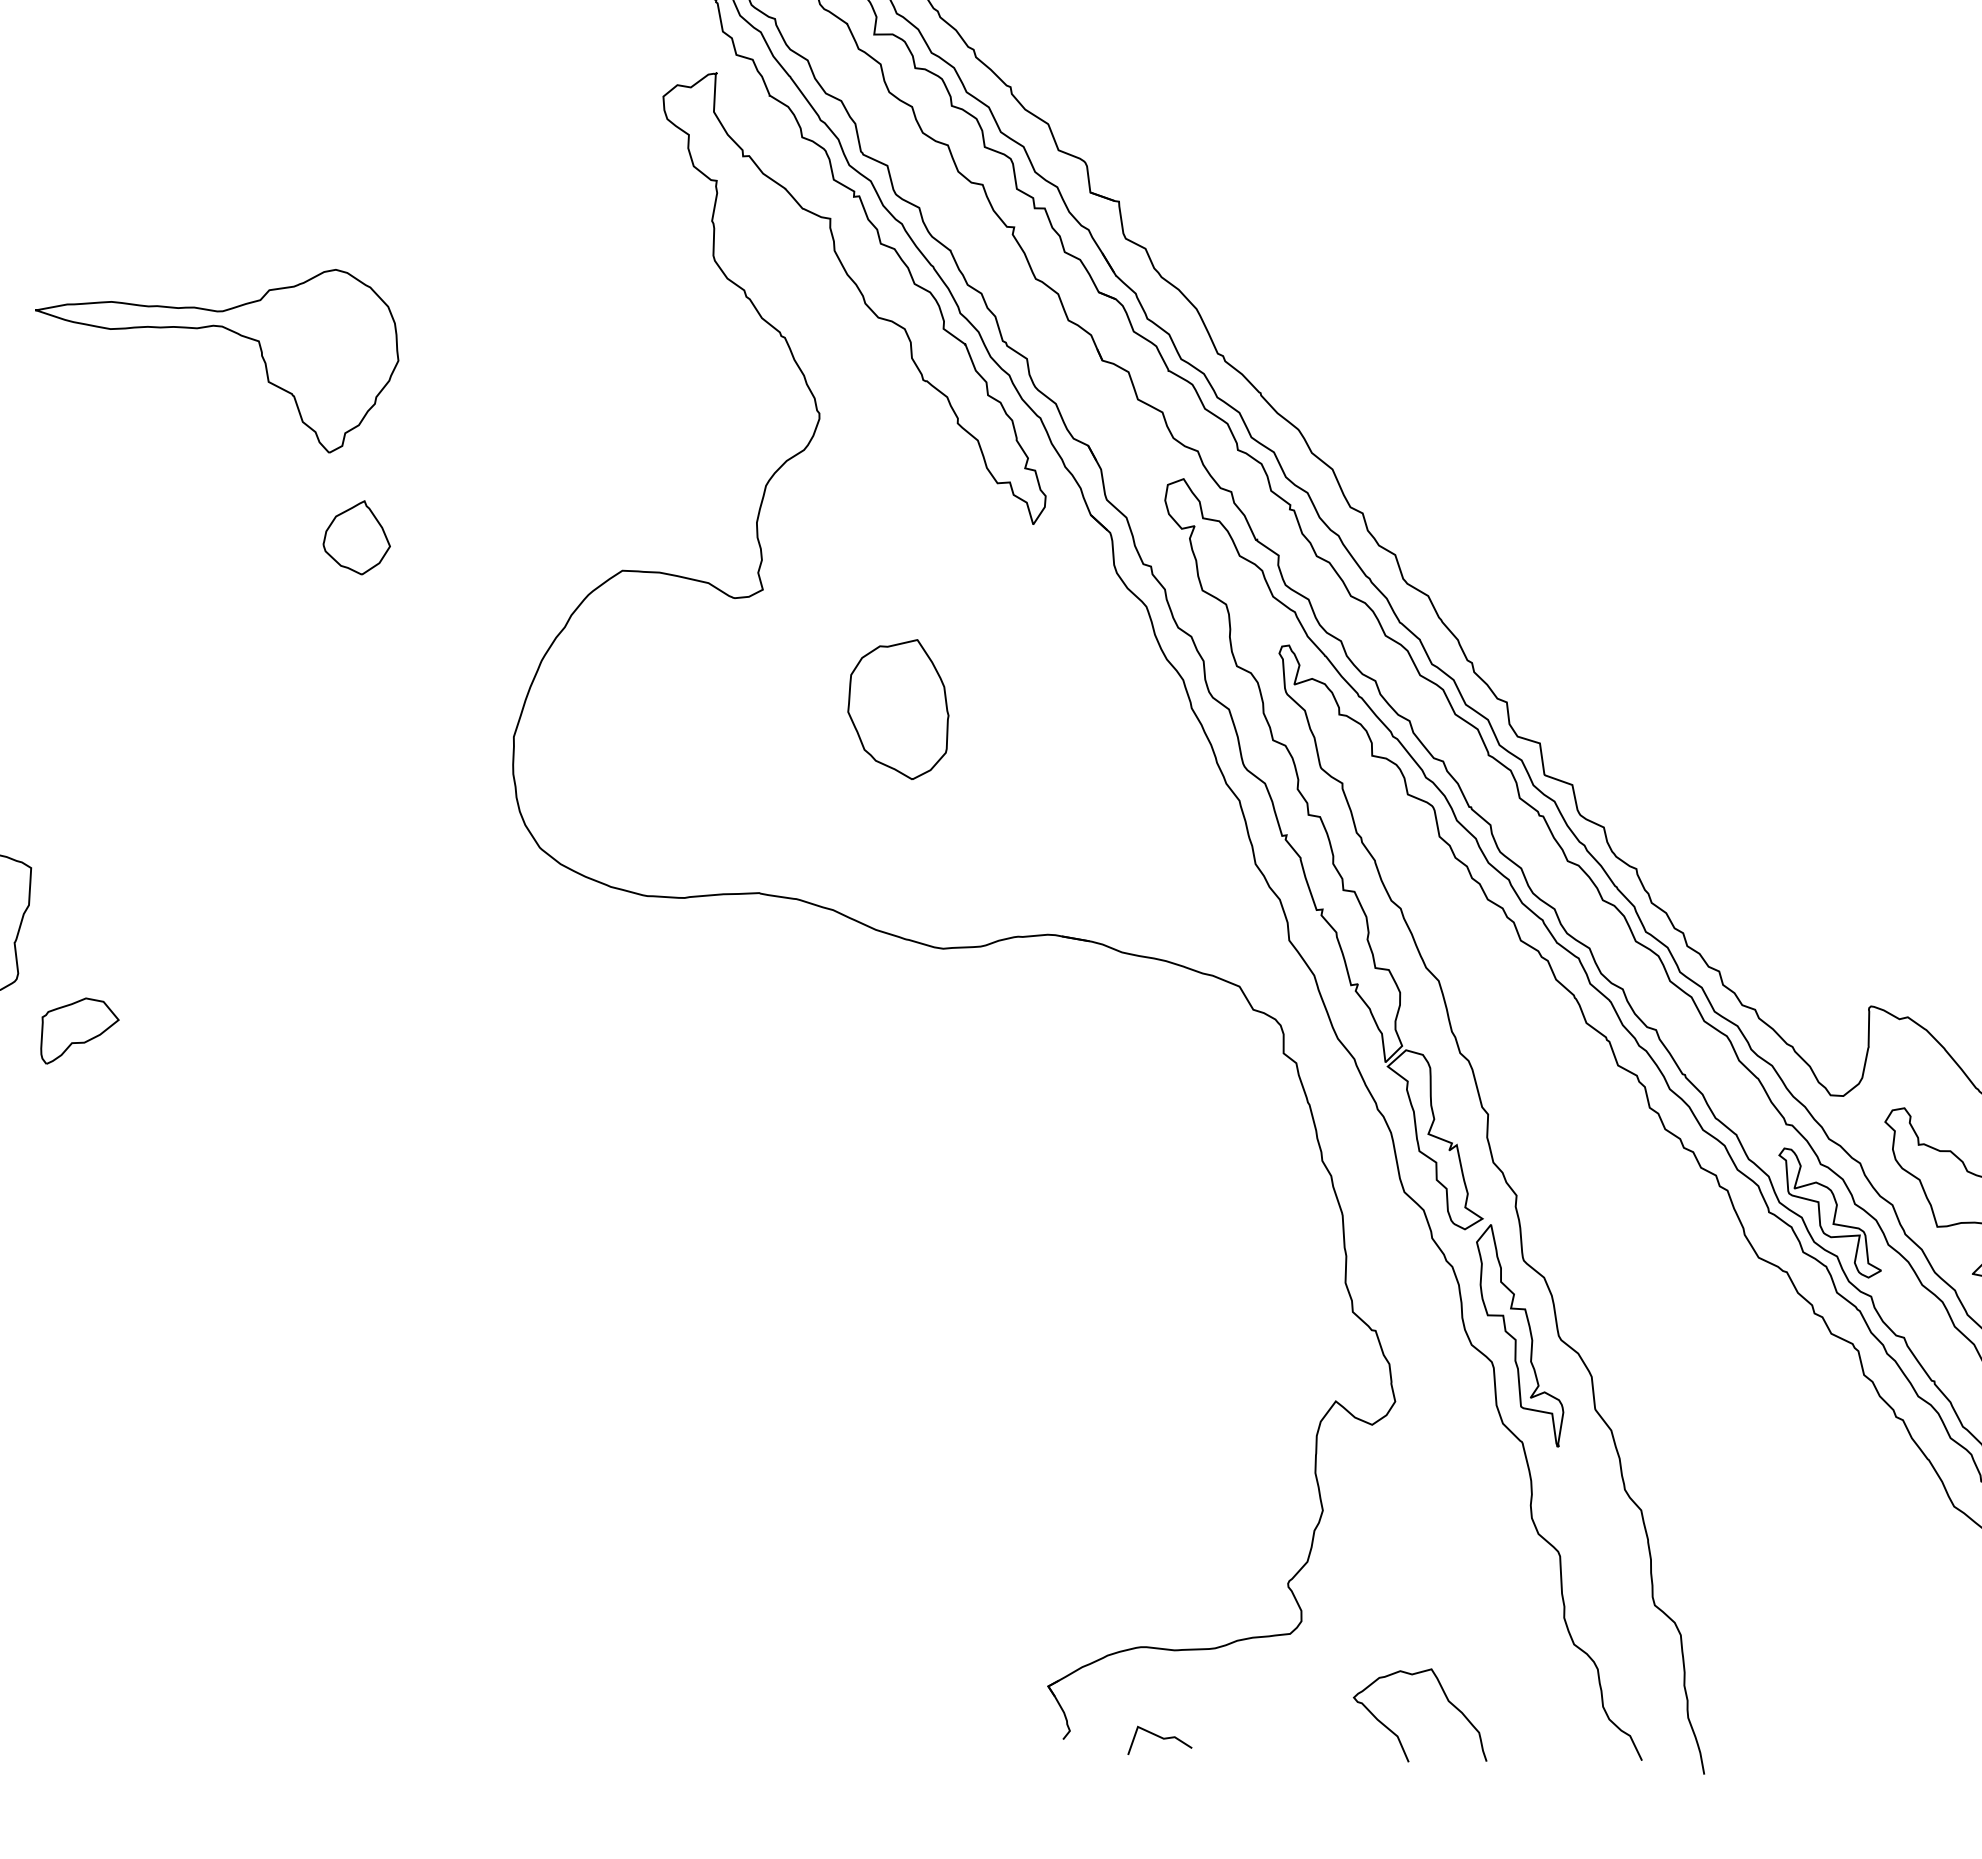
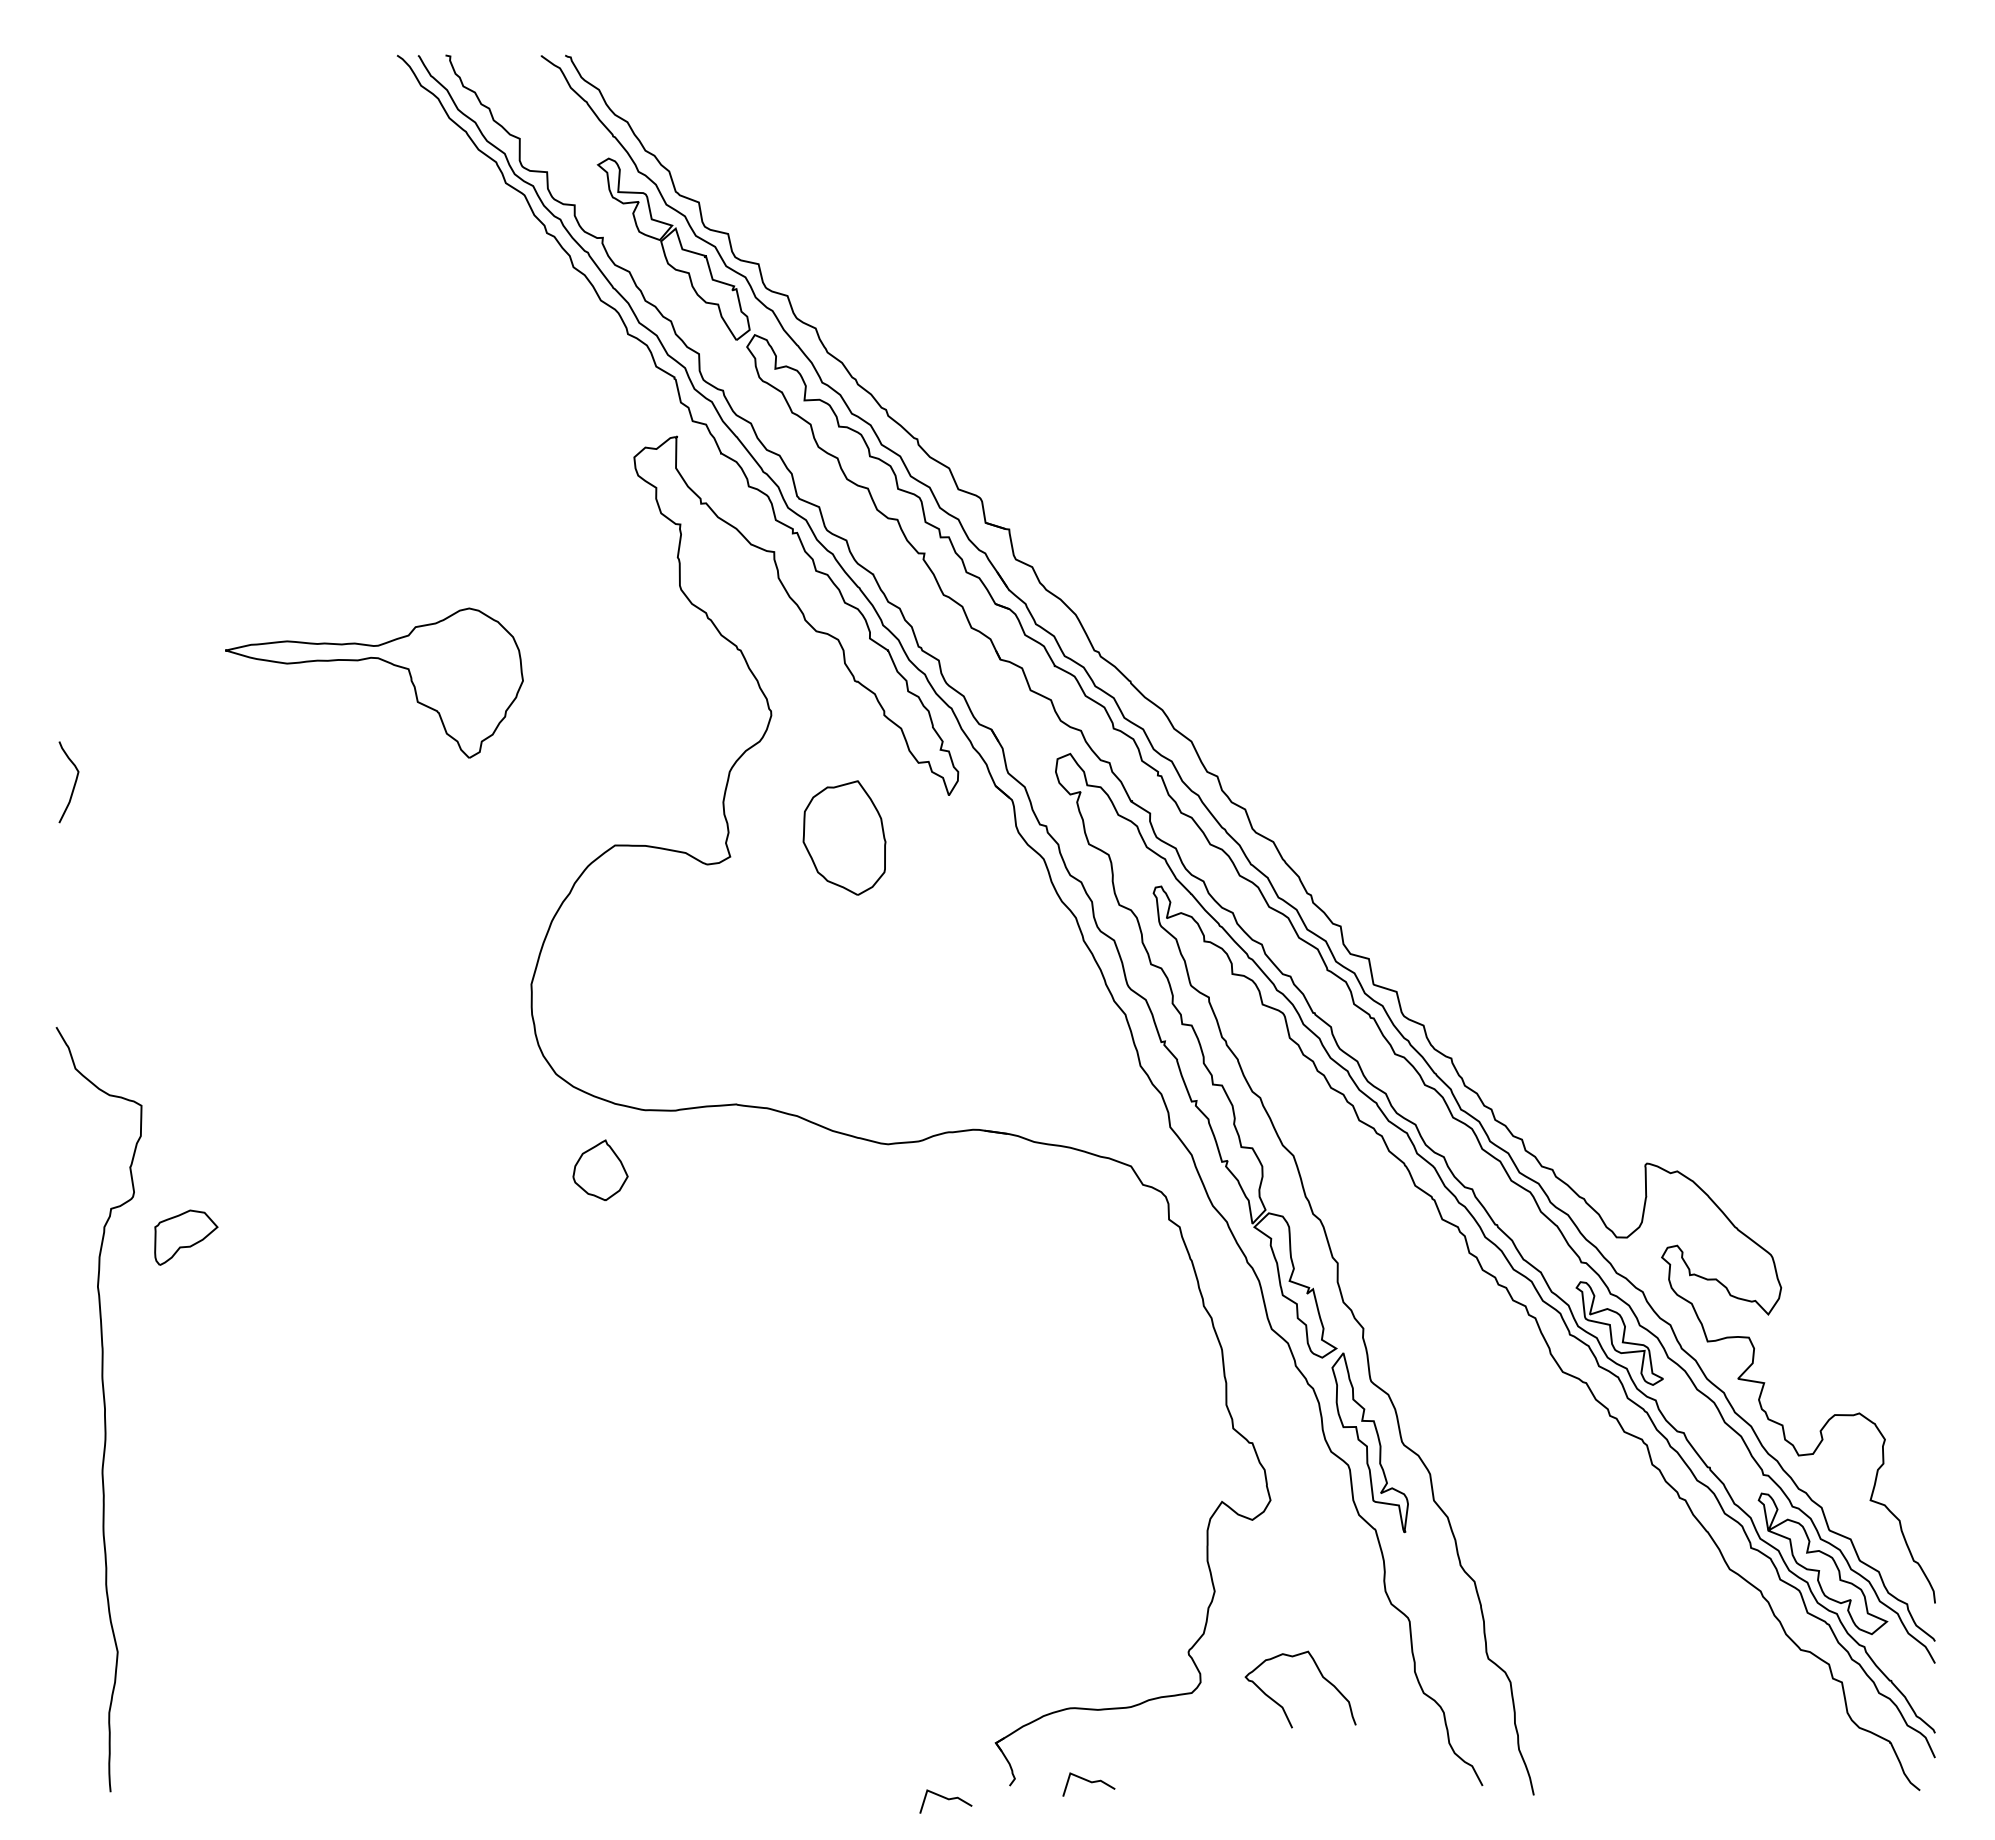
part: (224, 329) -> (380, 660), moved
part: (357, 536) -> (600, 1169), moved
part: (898, 708) -> (844, 837), moved
curve: (1446, 1700) -> (1321, 1676), moved
line: (985, 1753) -> (946, 1799), added

